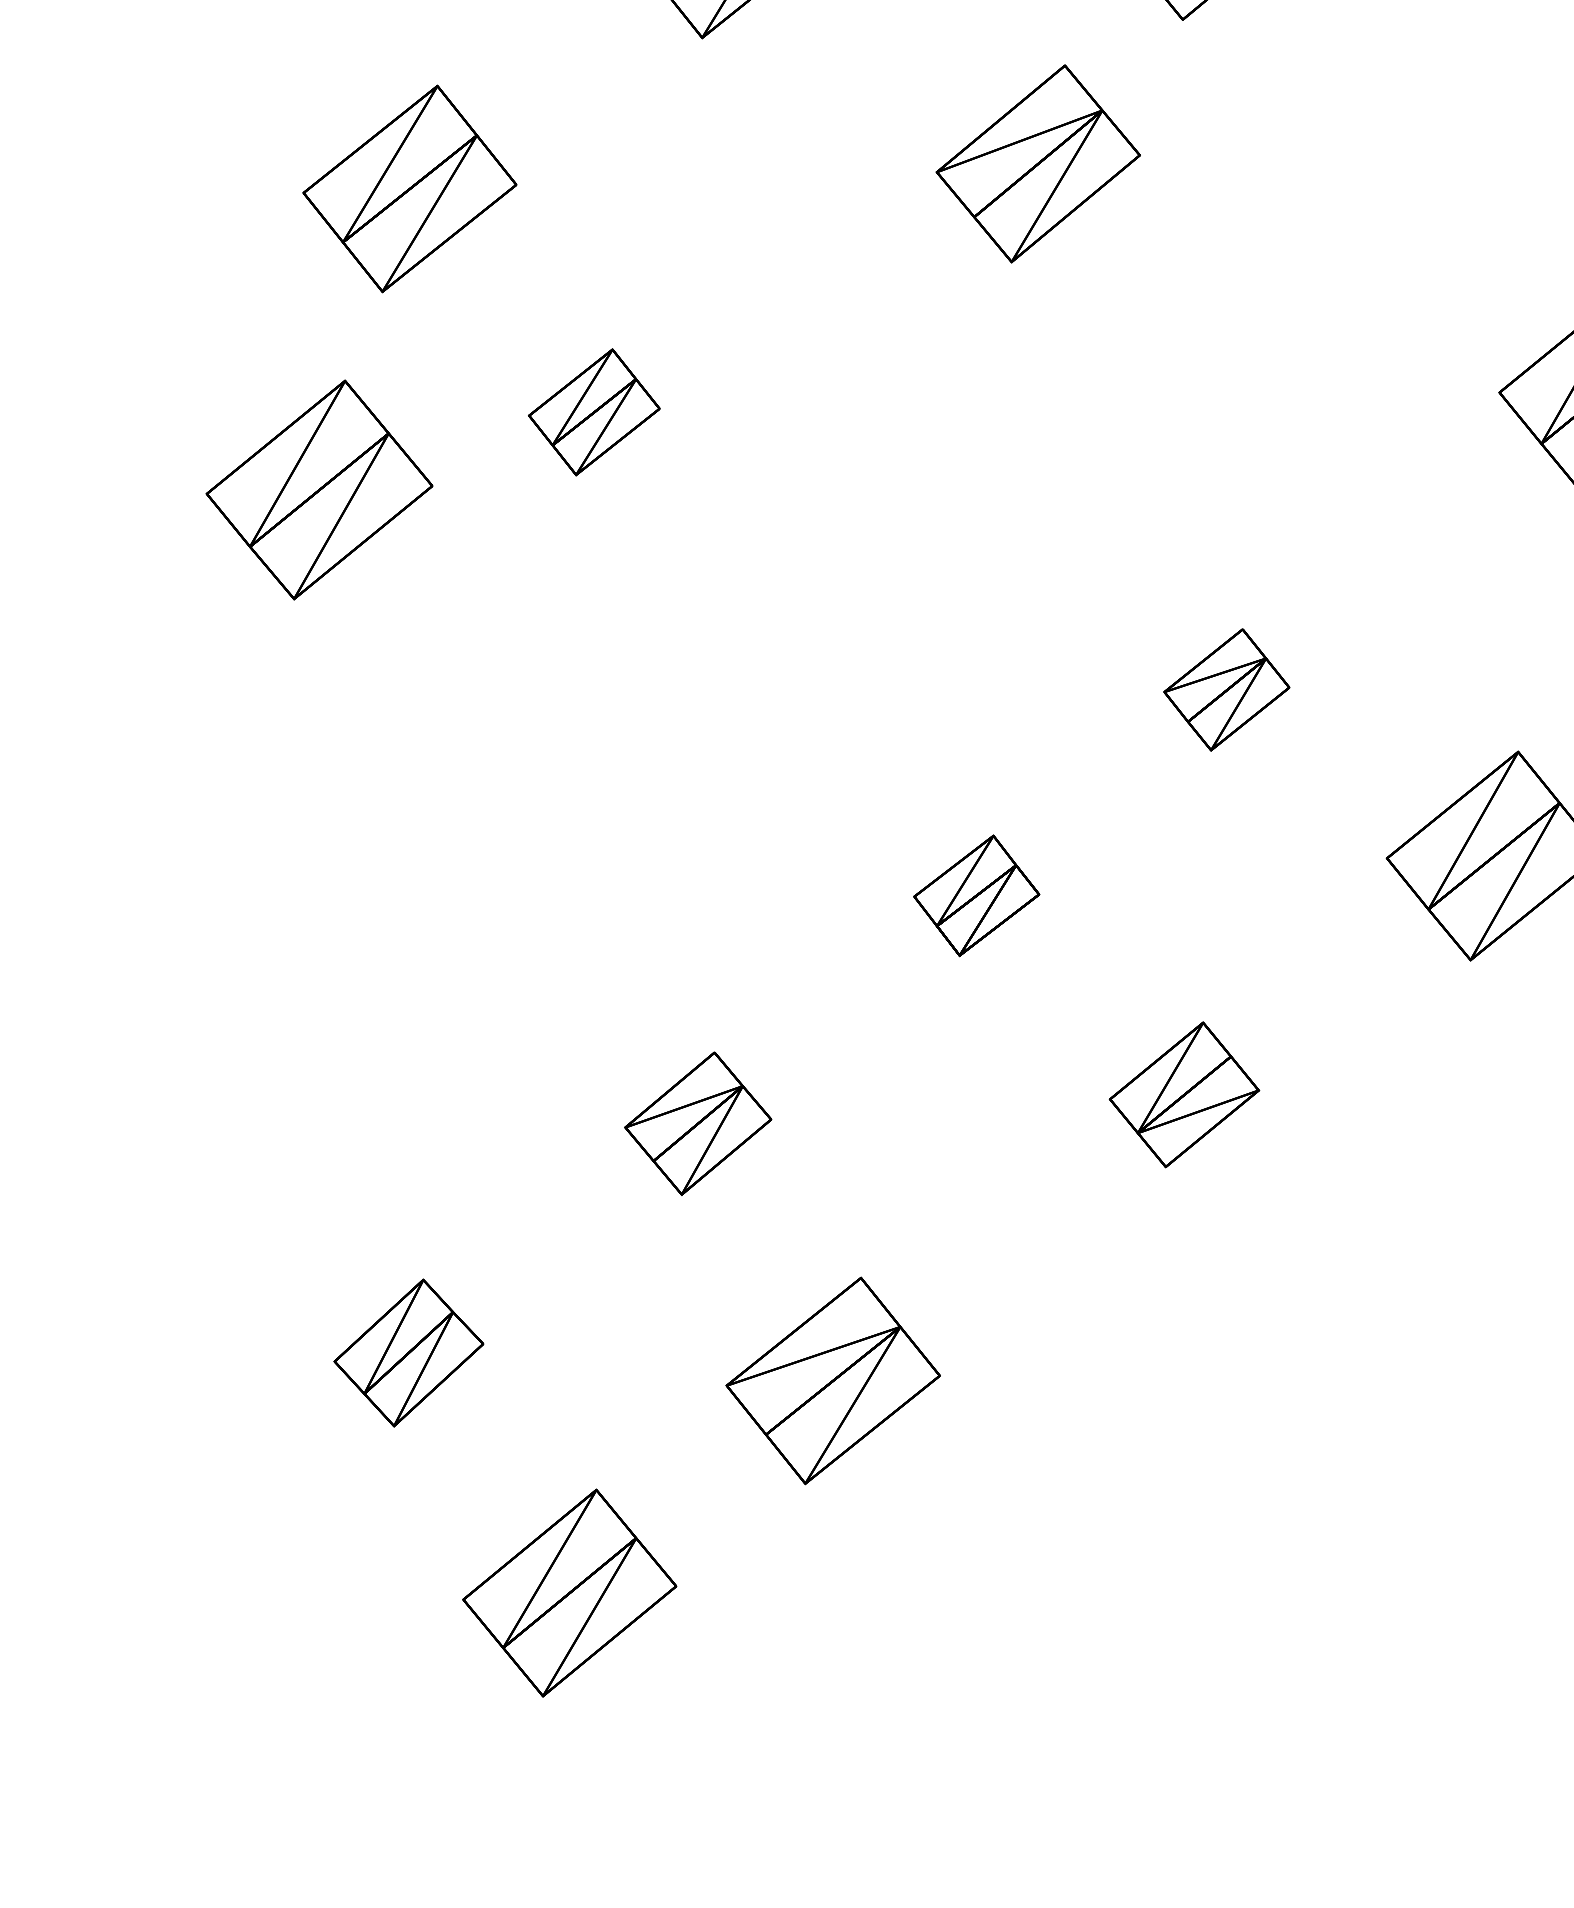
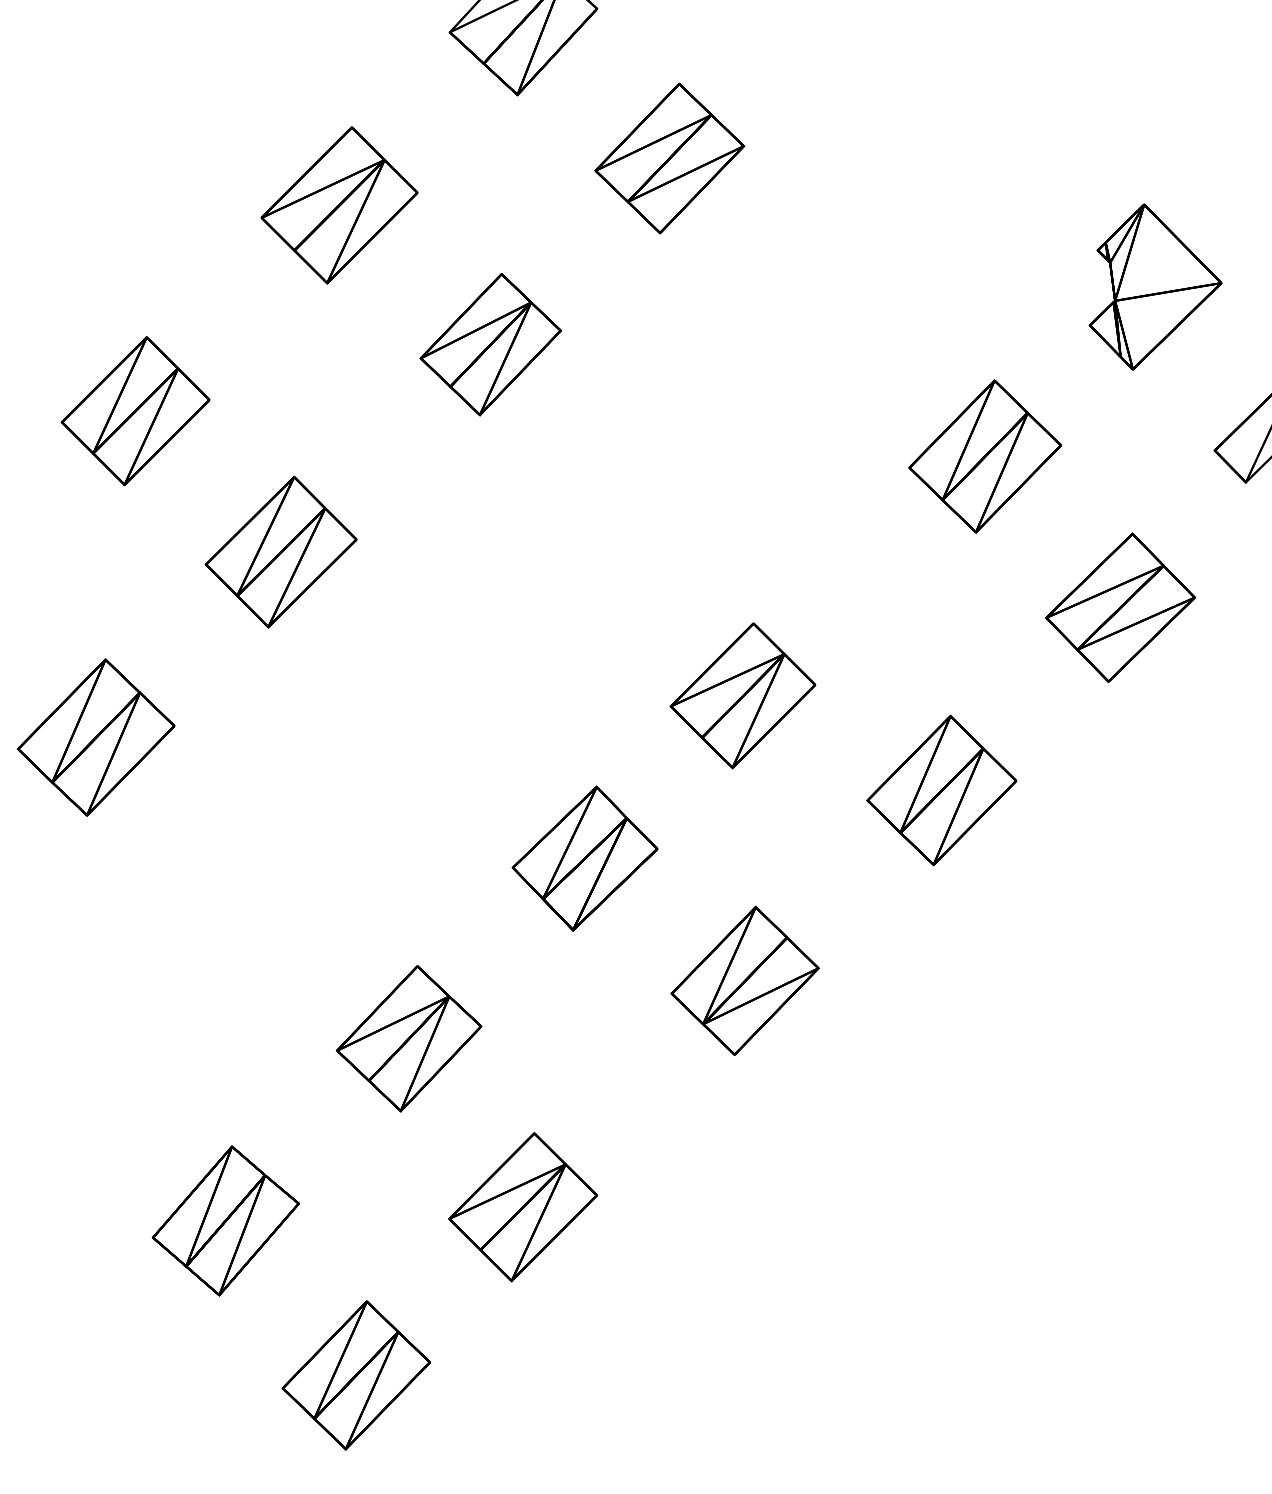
part: (1037, 163) -> (490, 344), moved
part: (594, 411) -> (281, 551), size x1.67
part: (319, 489) -> (96, 737), moved
part: (1226, 689) -> (742, 695), size x1.67
part: (975, 895) -> (584, 858), size x1.67
part: (1183, 1094) -> (744, 980), size x1.43
part: (697, 1123) -> (408, 1038), size x1.43
part: (408, 1352) -> (225, 1220), size x1.43

